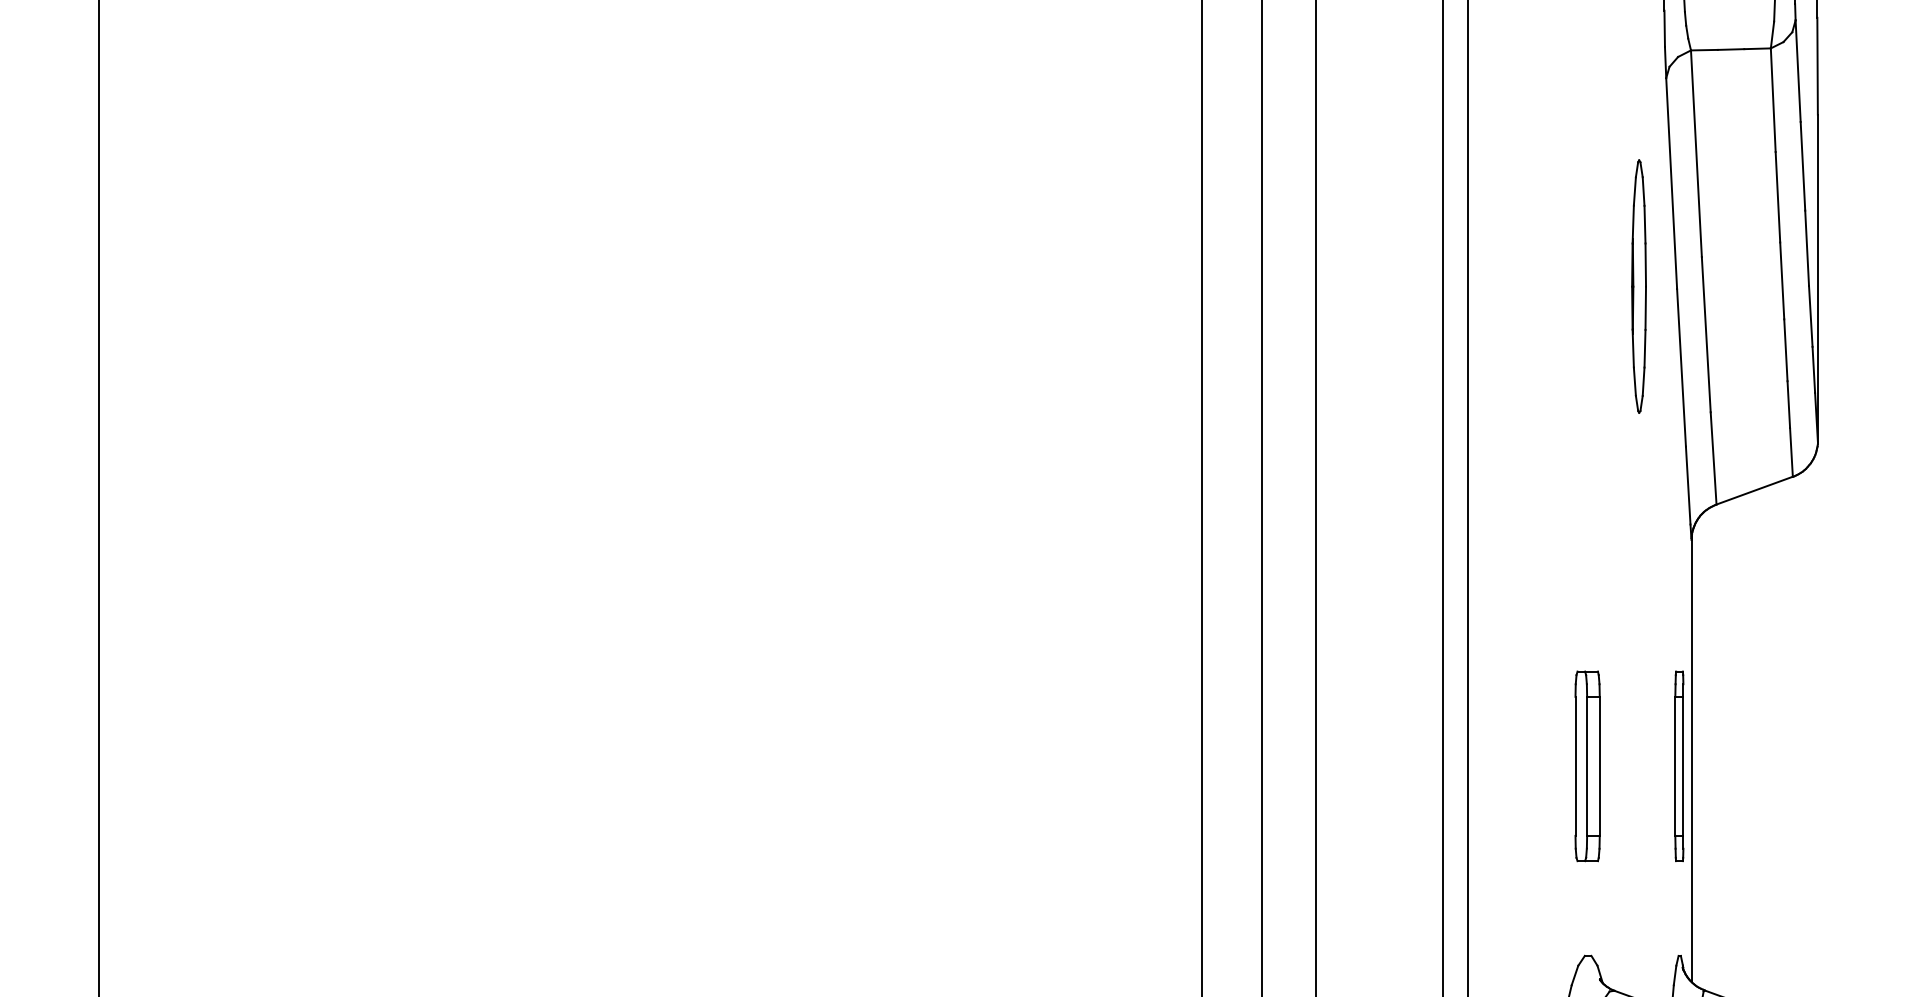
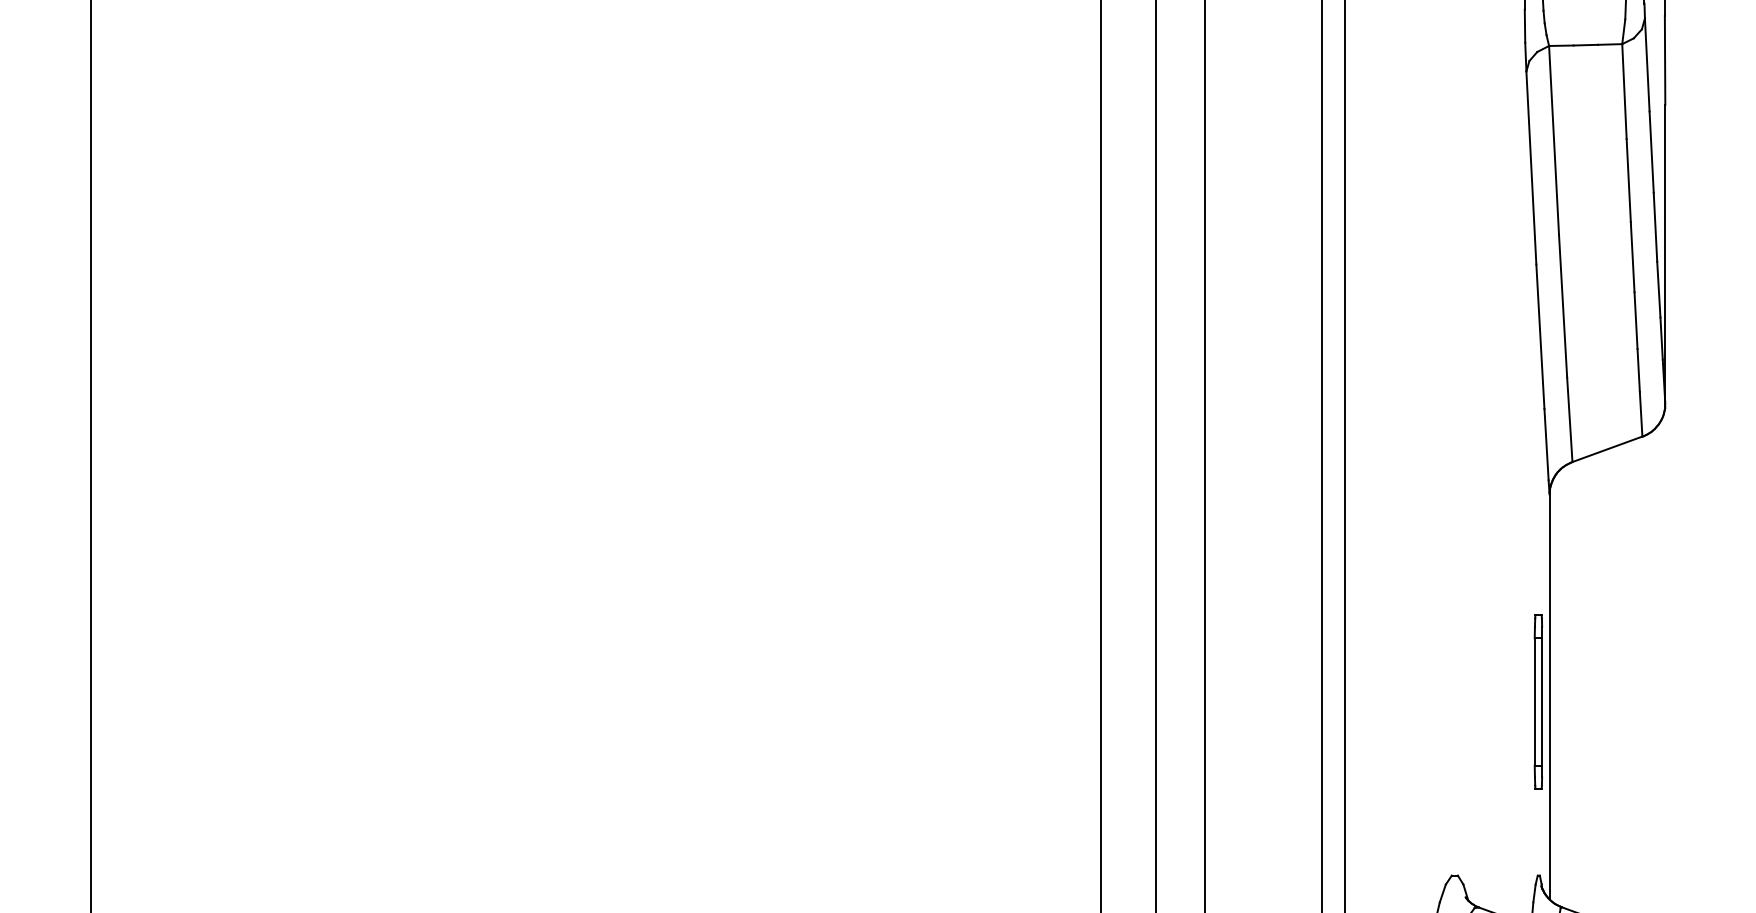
part: (1639, 286) -> (1501, 262), removed
part: (1587, 765) -> (1454, 701), removed

